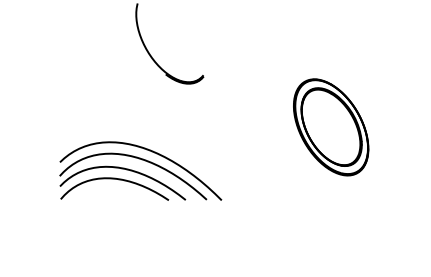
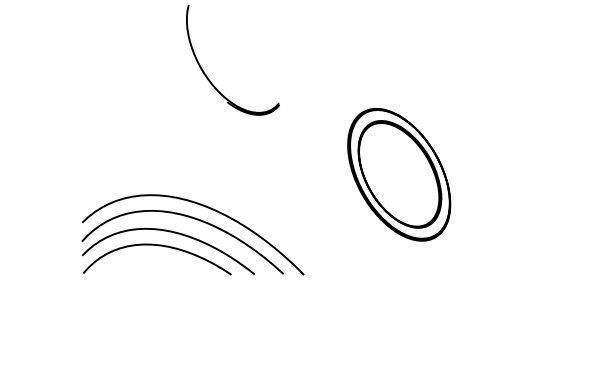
part: (331, 127) -> (399, 174), moved

